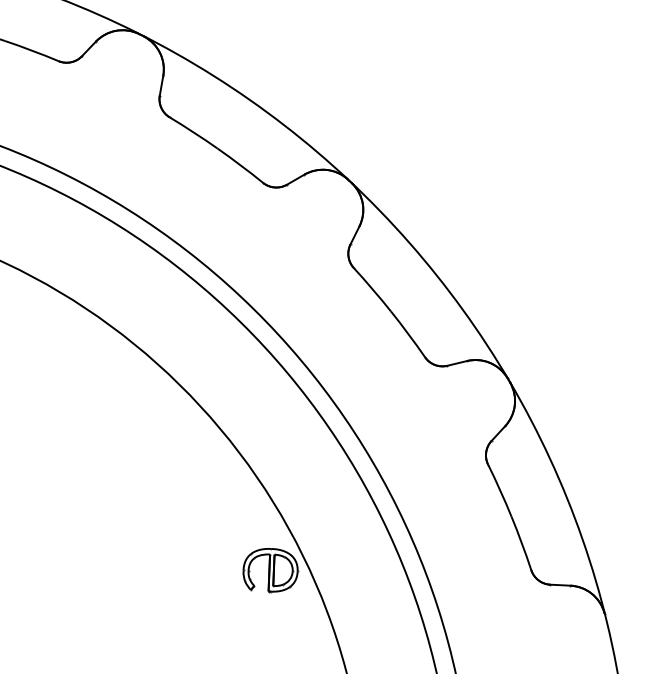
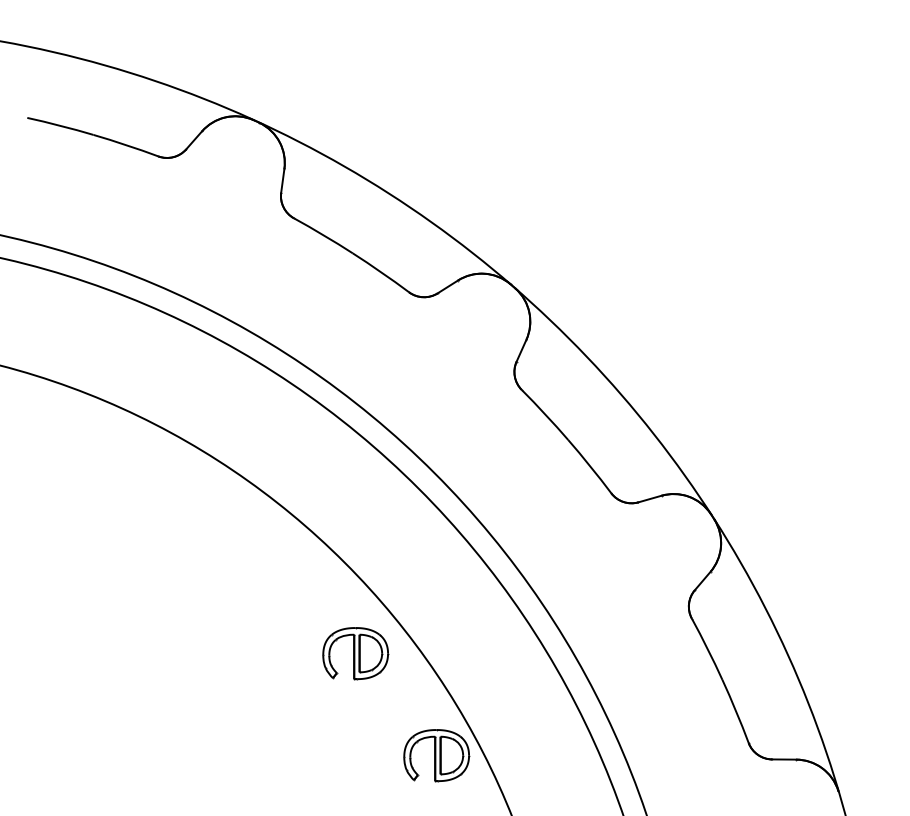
part: (206, 482) -> (355, 653), added

